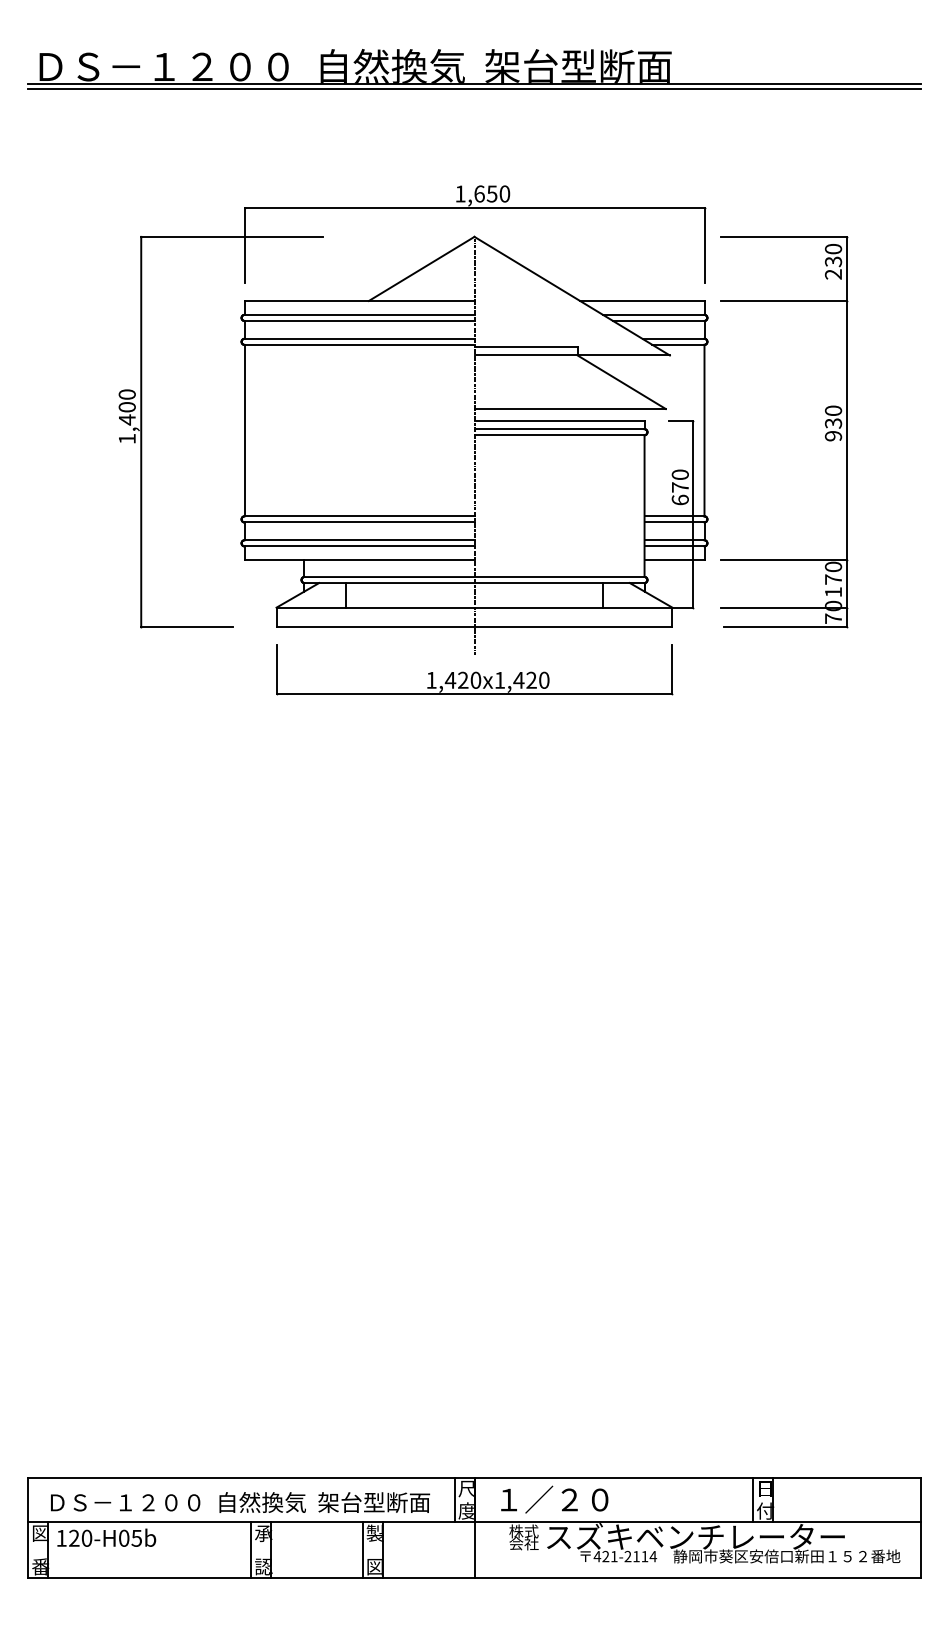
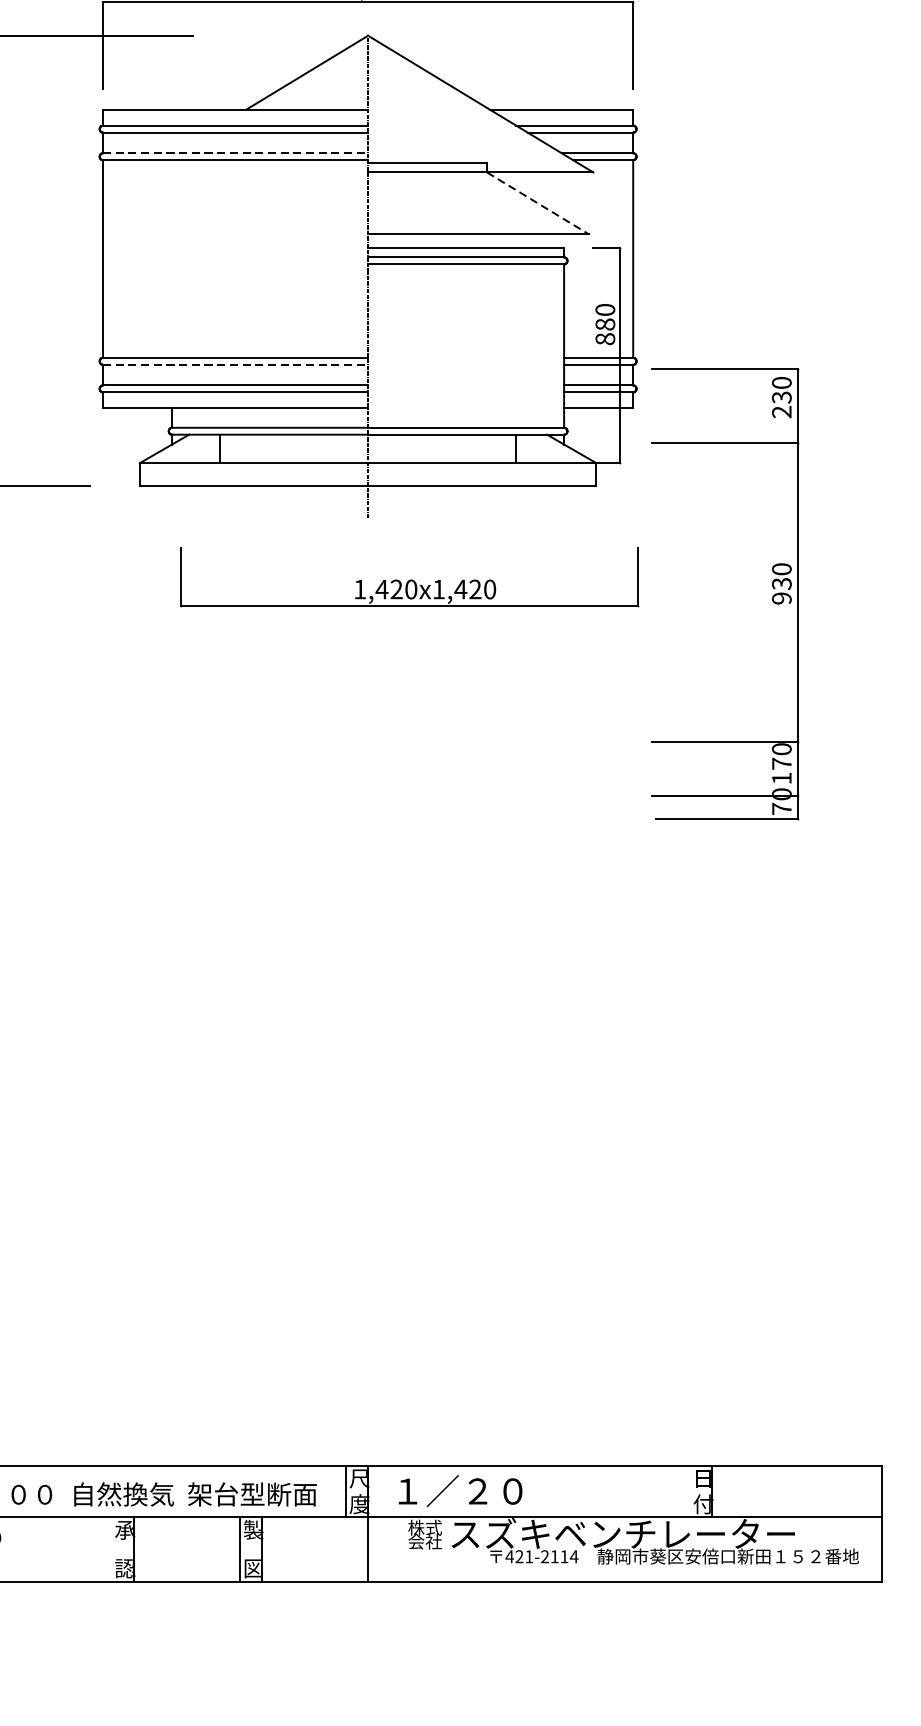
line: (359, 338) -> (235, 152), solid -> dashed
line: (621, 382) -> (537, 203), solid -> dashed
part: (825, 434) -> (772, 596), moved
text: (679, 493) -> (604, 331), 670 -> 880
line: (359, 522) -> (235, 364), solid -> dashed
part: (474, 669) -> (409, 576), moved
line: (753, 1499) -> (689, 1490), removed
line: (251, 1550) -> (111, 1549), removed

